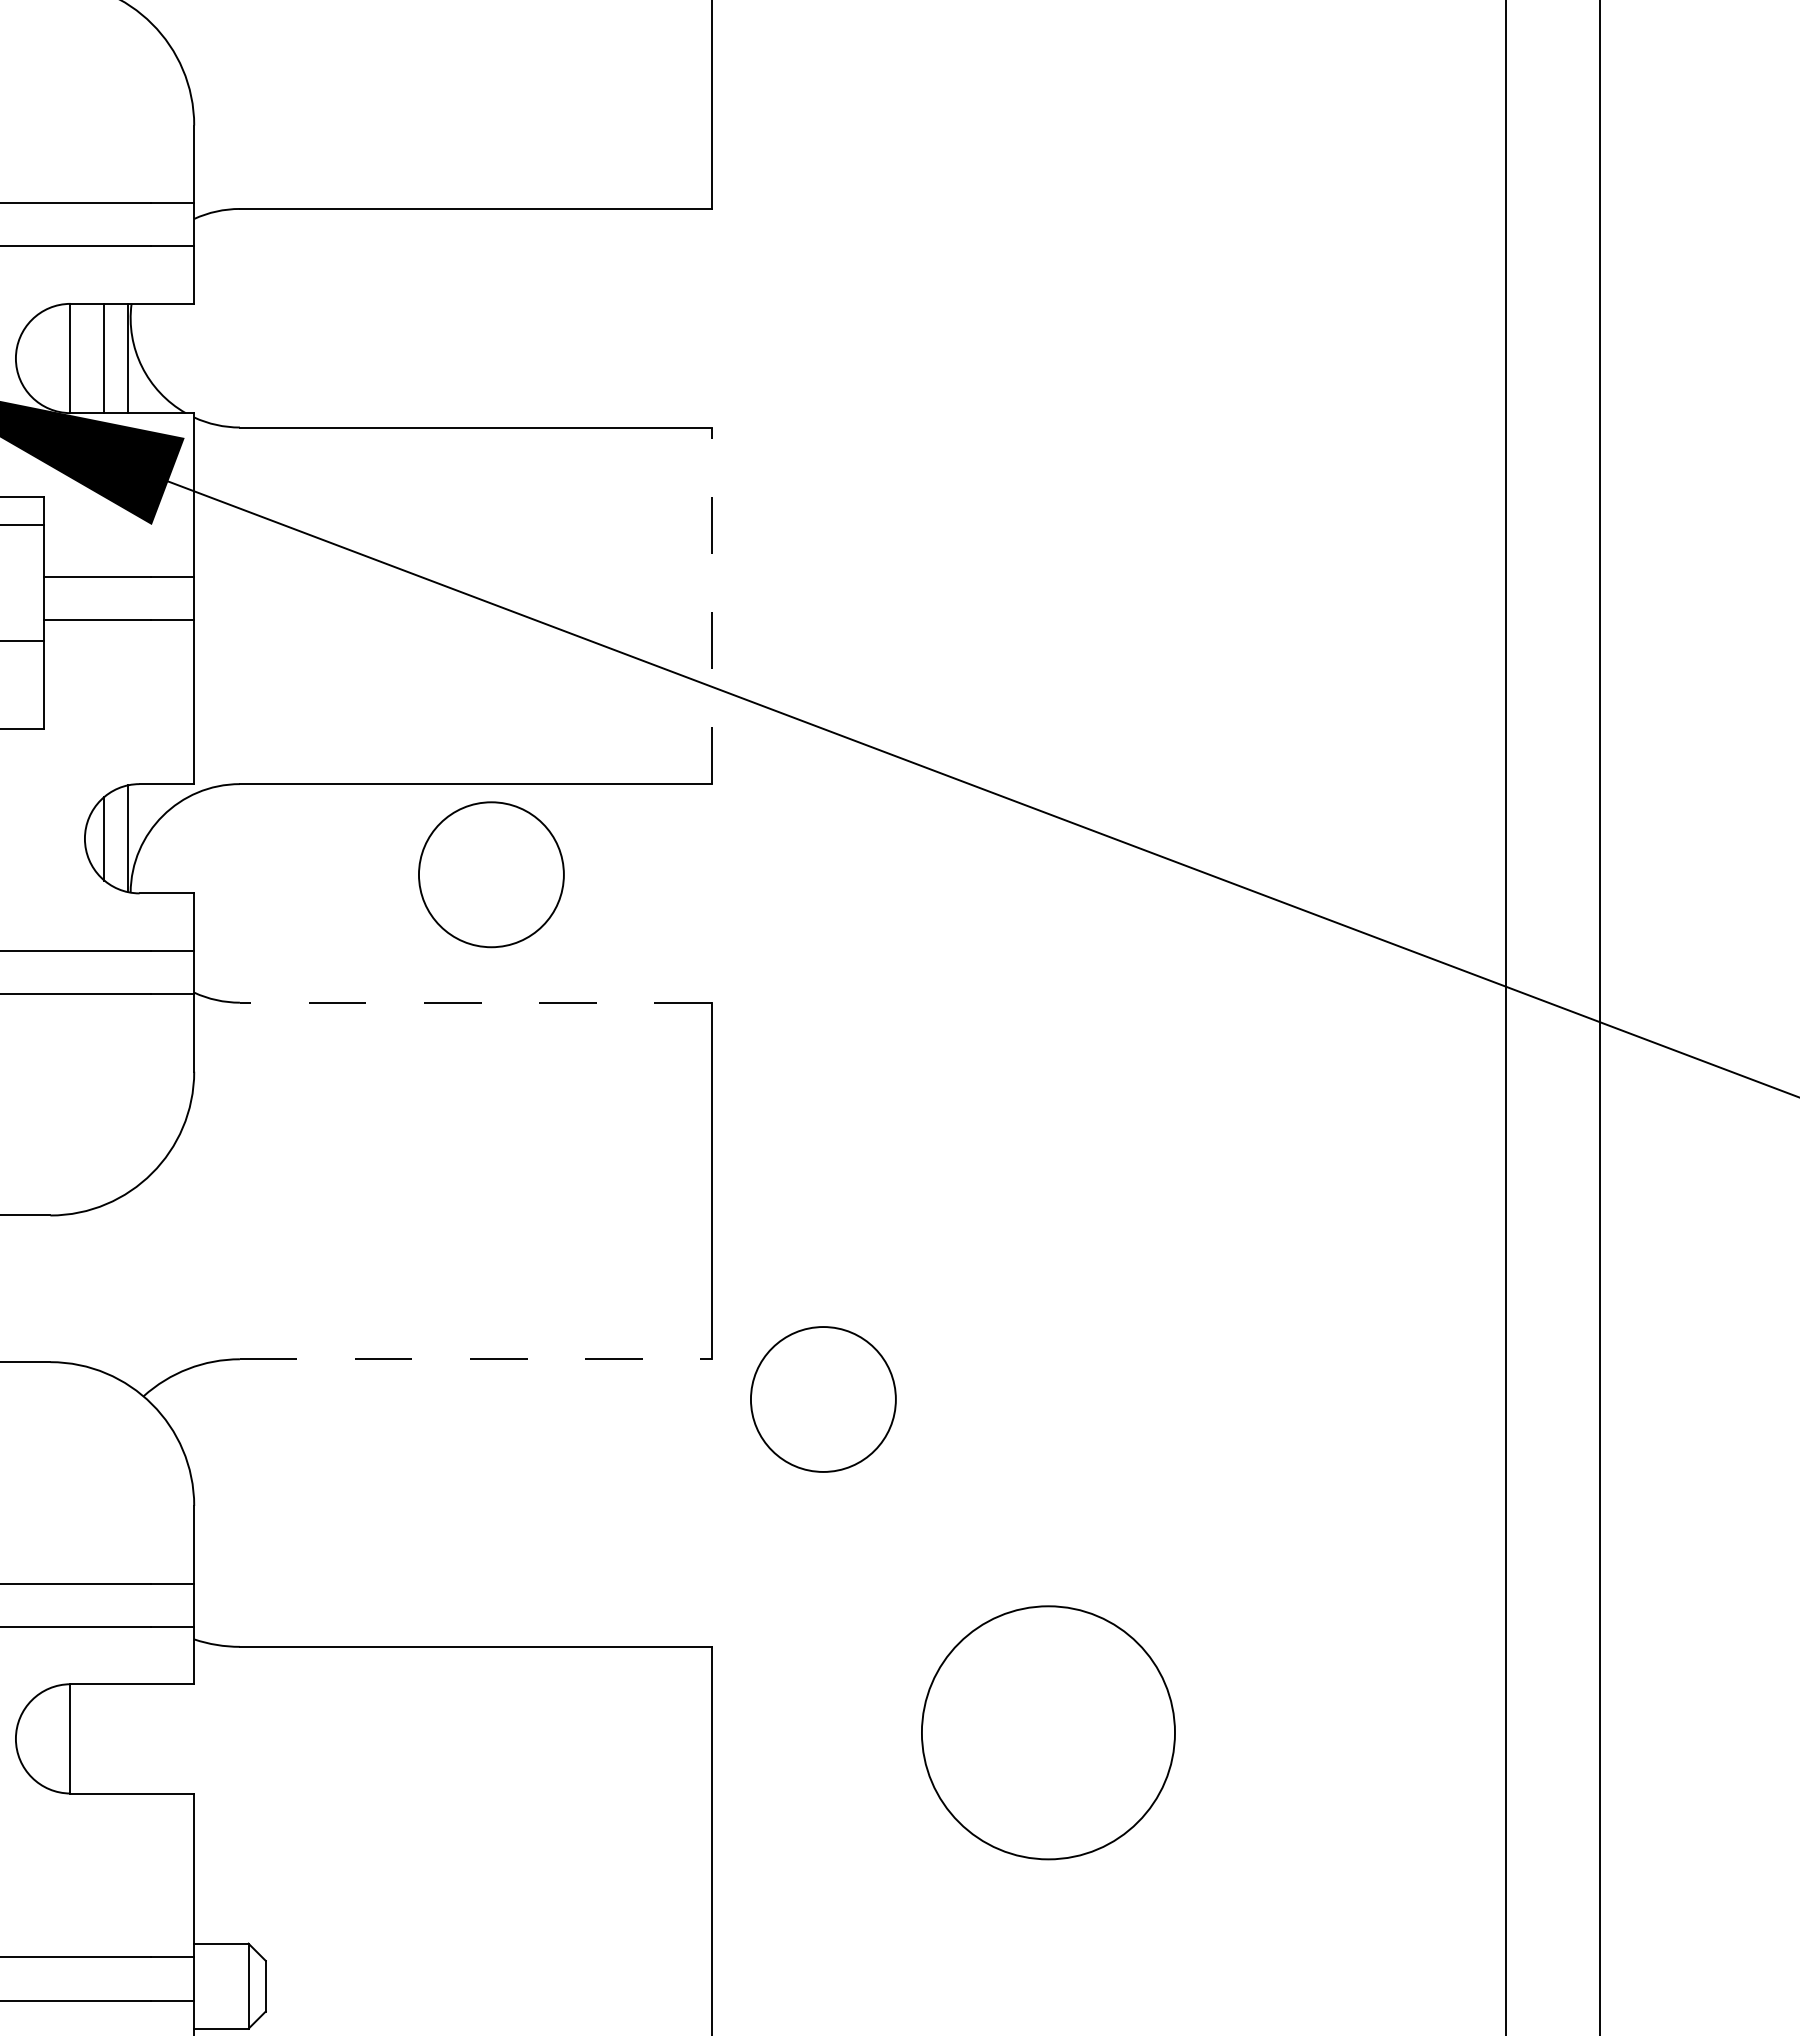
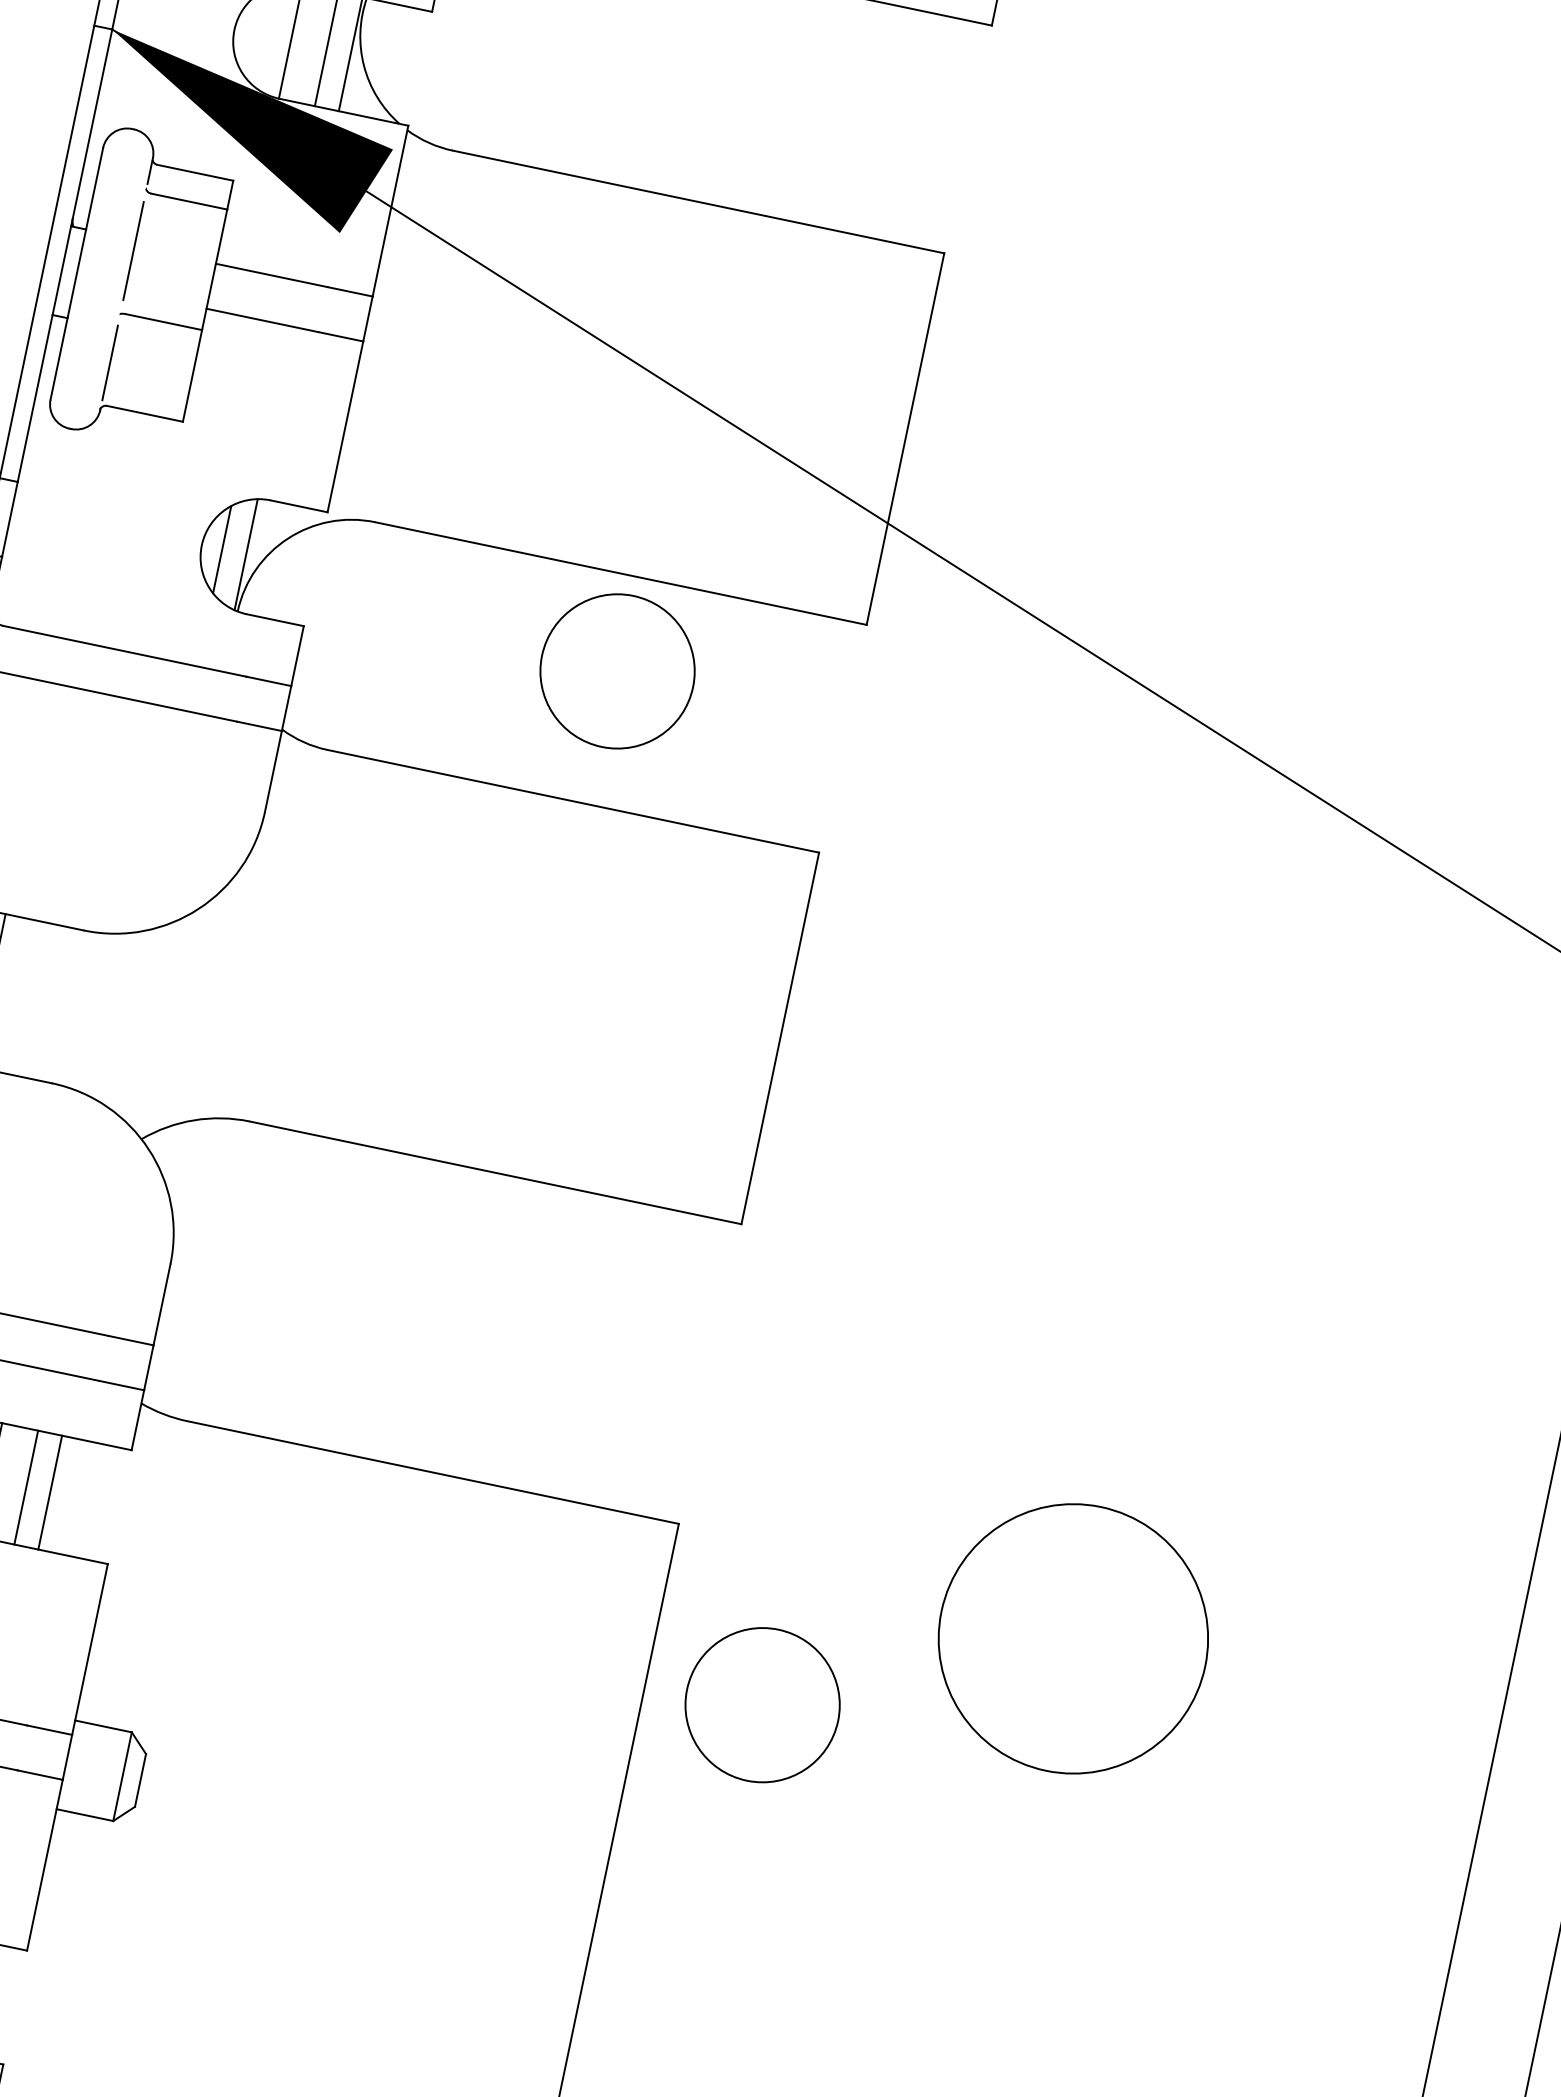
line: (711, 605) -> (905, 438), dashed -> solid
line: (475, 1002) -> (573, 801), dashed -> solid
line: (475, 1359) -> (495, 1173), dashed -> solid
circle: (823, 1399) -> (762, 1705), moved
circle: (1048, 1732) -> (1073, 1638), moved
line: (104, 1738) -> (26, 1487), added
line: (127, 1738) -> (50, 1492), added

